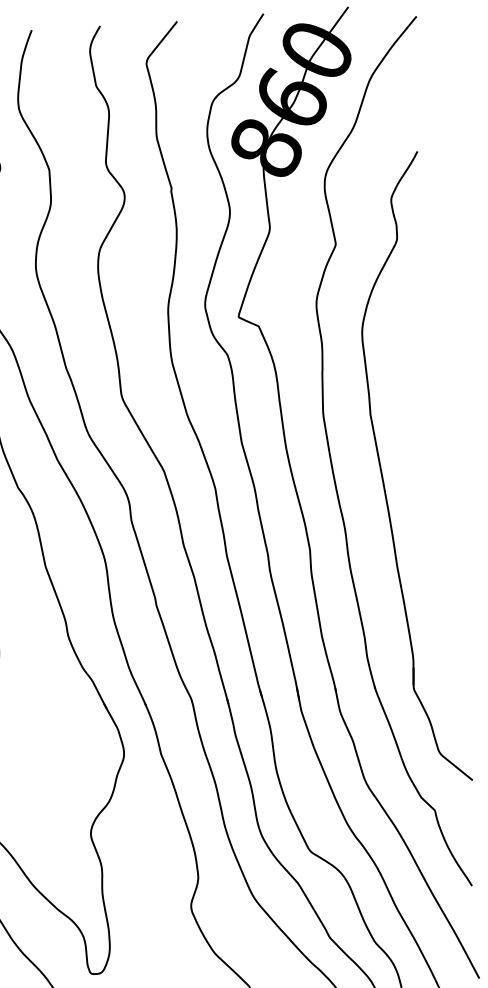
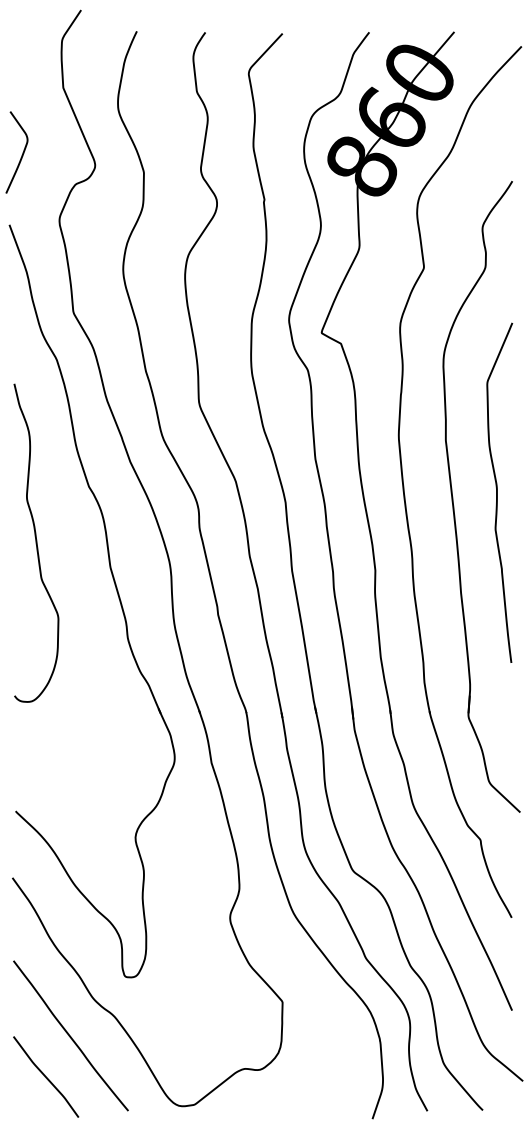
curve: (425, 462) -> (497, 492), added

